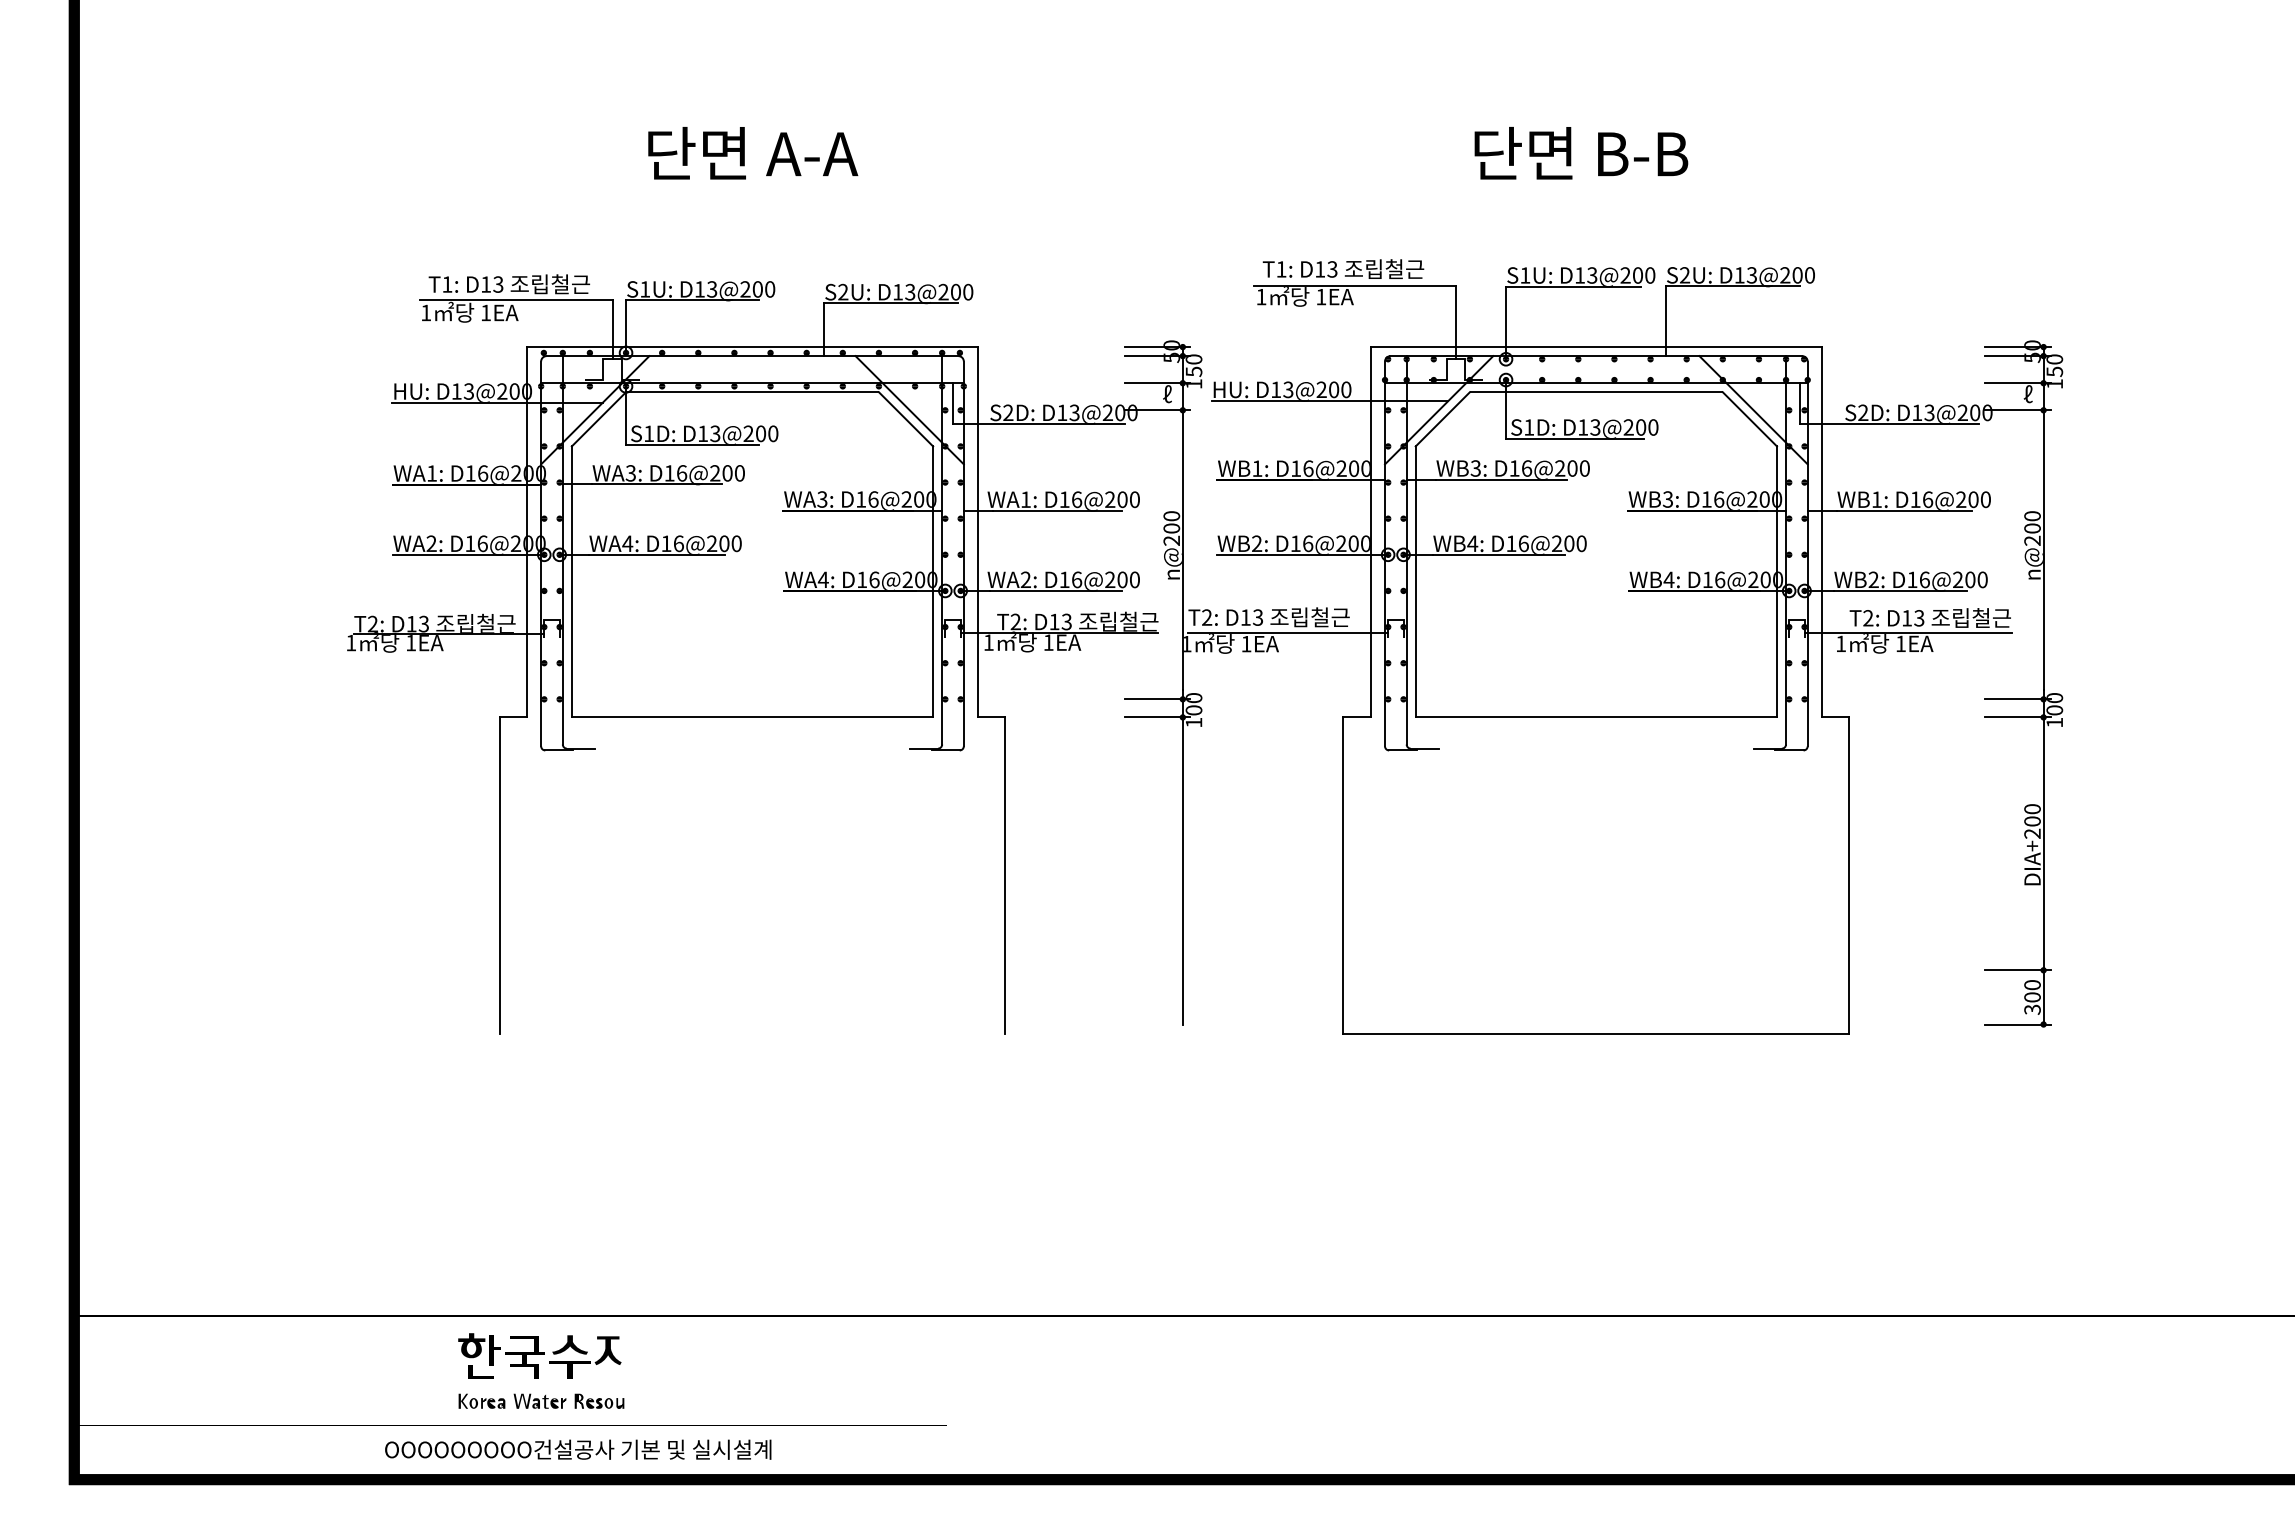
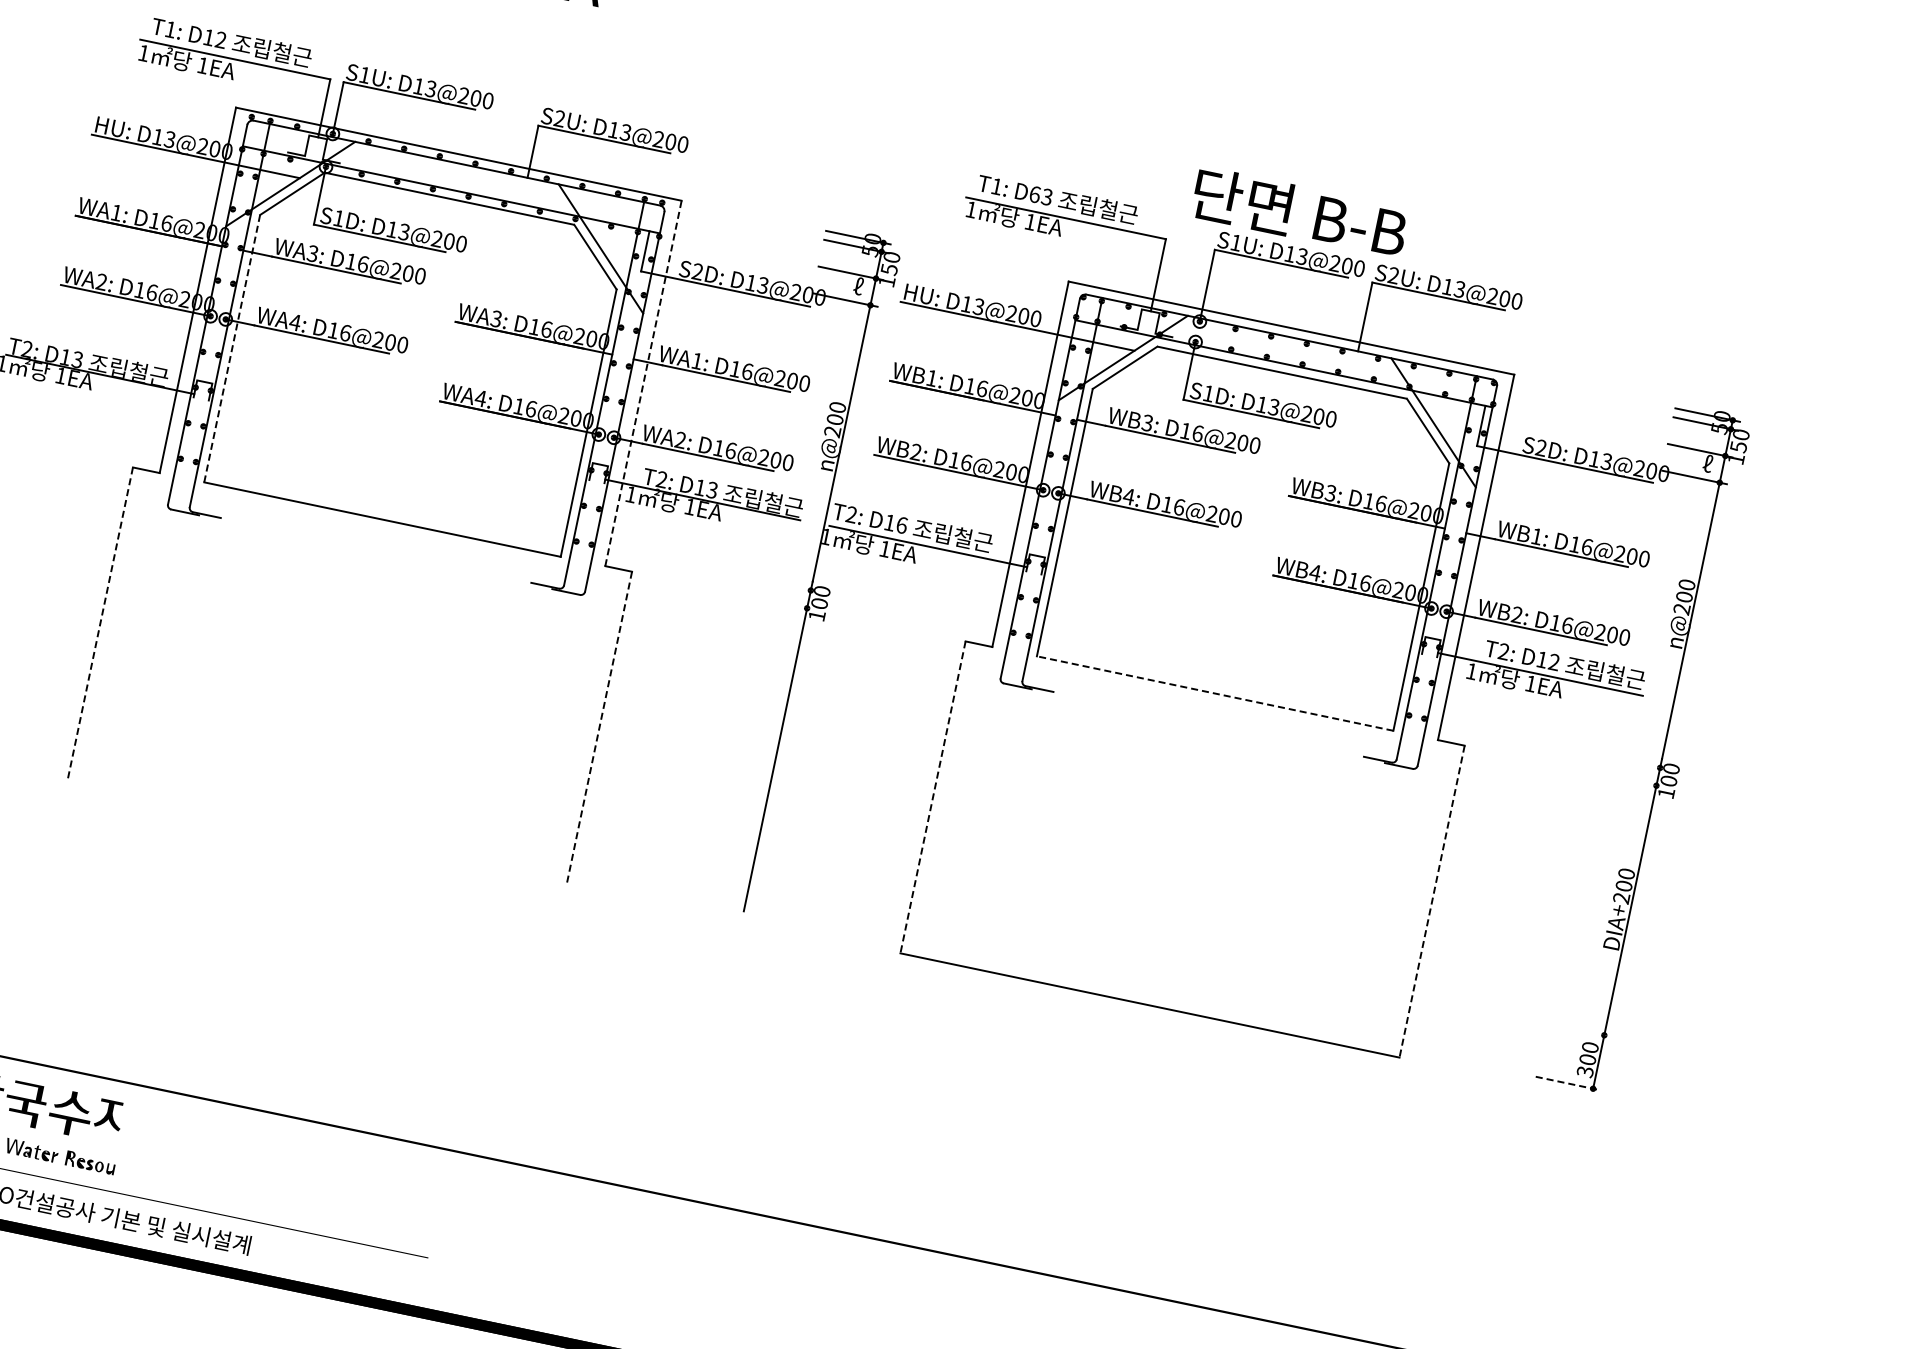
text: (1581, 153) -> (1300, 213), moved
text: (1320, 269) -> (1035, 194), D13 -> D63
text: (498, 284) -> (221, 40), D13 -> D12
line: (978, 531) -> (643, 382), solid -> dashed
line: (571, 581) -> (231, 348), solid -> dashed
text: (1258, 617) -> (902, 525), D13 -> D16
text: (1919, 618) -> (1554, 662), D13 -> D12
line: (1157, 699) -> (785, 585), removed
line: (2017, 699) -> (1634, 762), removed
line: (1157, 717) -> (782, 603), removed
line: (1596, 717) -> (1215, 693), solid -> dashed
line: (2017, 717) -> (1630, 780), removed
line: (499, 875) -> (100, 623), solid -> dashed
line: (1005, 875) -> (599, 727), solid -> dashed
line: (1343, 875) -> (933, 797), solid -> dashed
line: (1849, 875) -> (1432, 901), solid -> dashed
line: (2017, 970) -> (1578, 1030), removed
line: (2018, 1024) -> (1568, 1083), solid -> dashed

